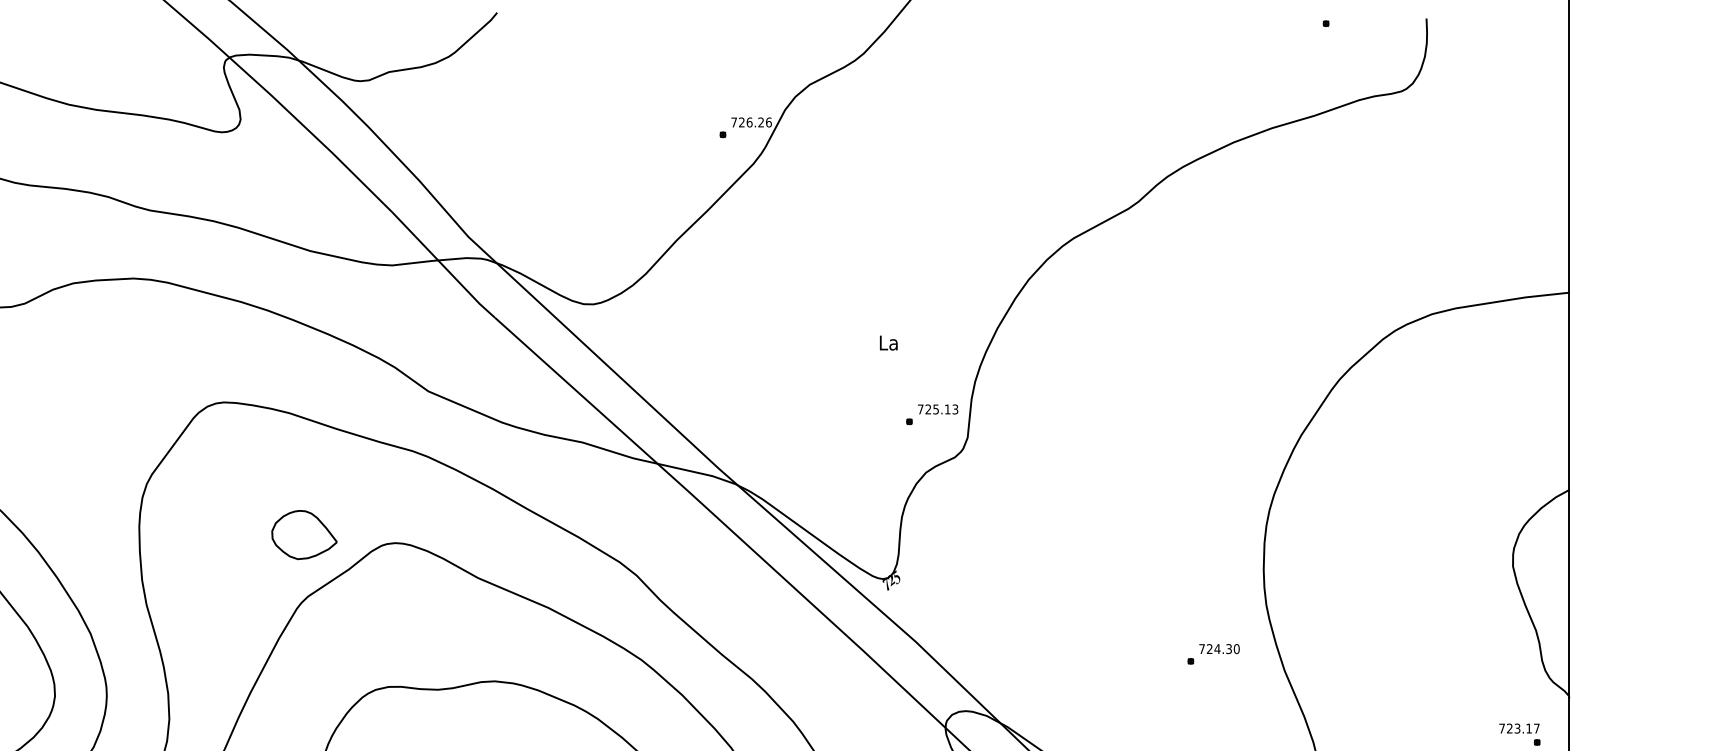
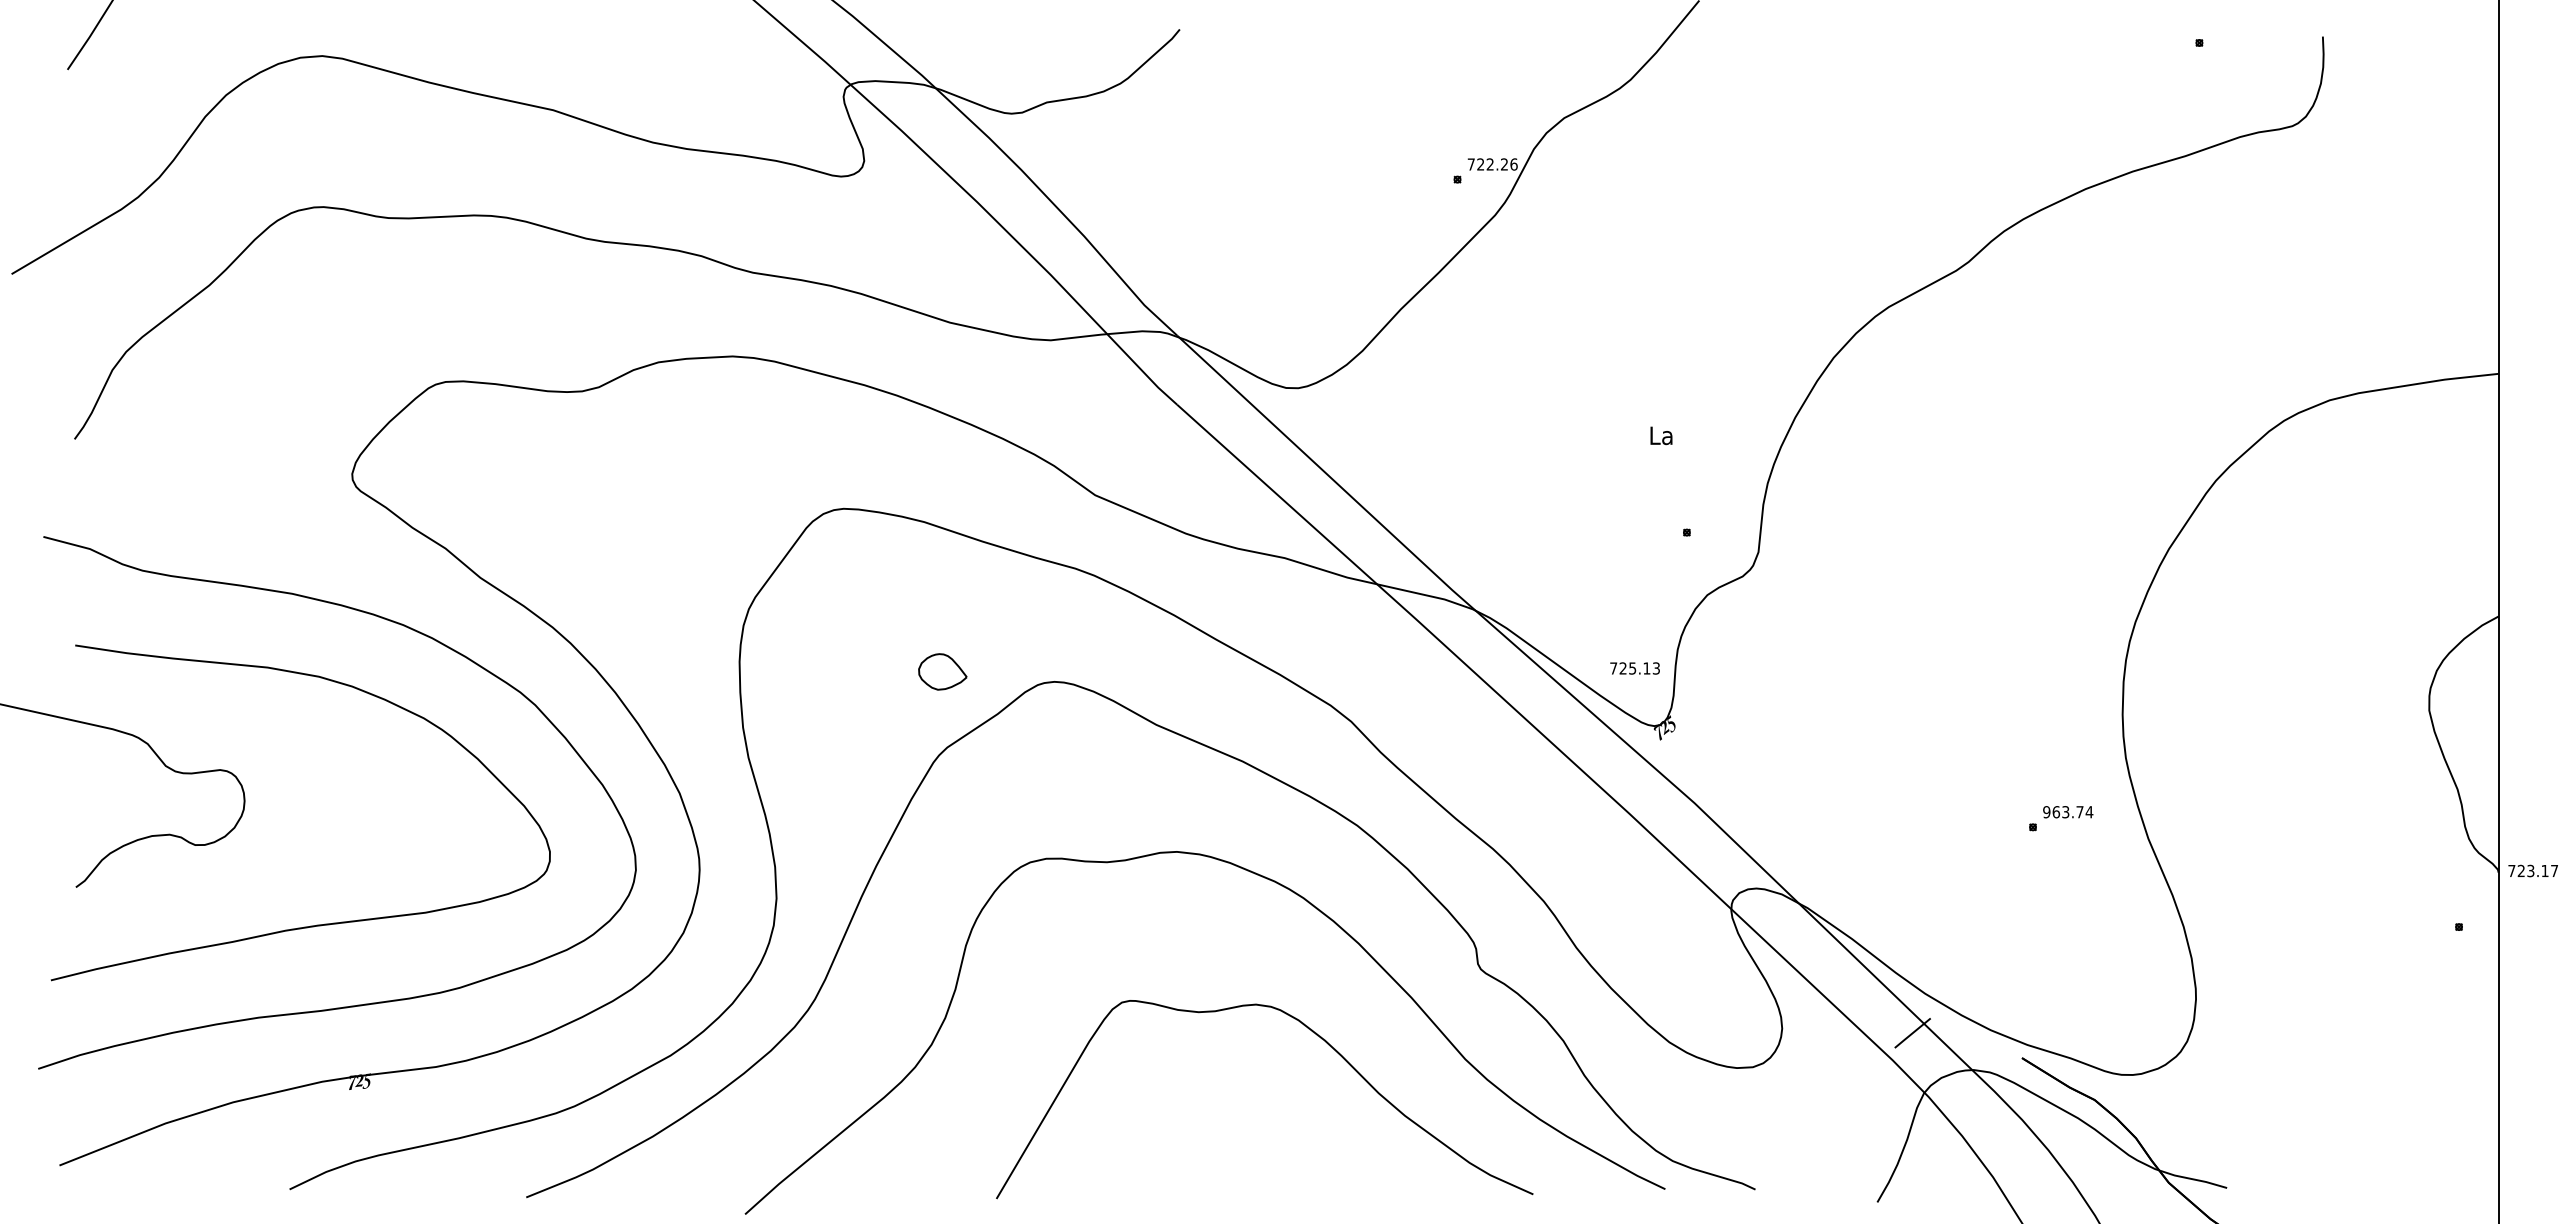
text: (749, 122) -> (1490, 164), 726.26 -> 722.26
text: (937, 409) -> (1634, 668), moved
part: (304, 534) -> (942, 671), size x0.6
text: (1219, 649) -> (2068, 812), 724.30 -> 963.74
text: (1518, 728) -> (2532, 870), moved

